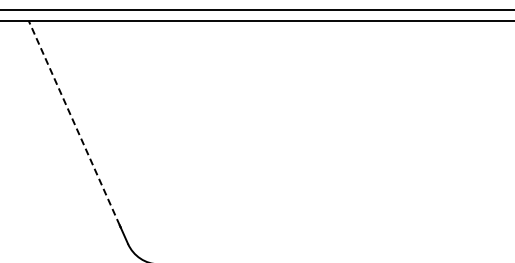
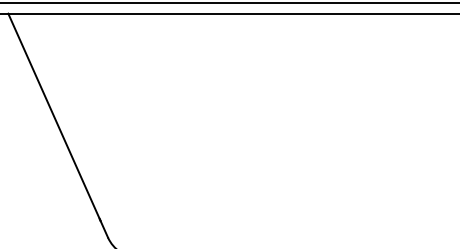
line: (74, 122) -> (54, 115), dashed -> solid

